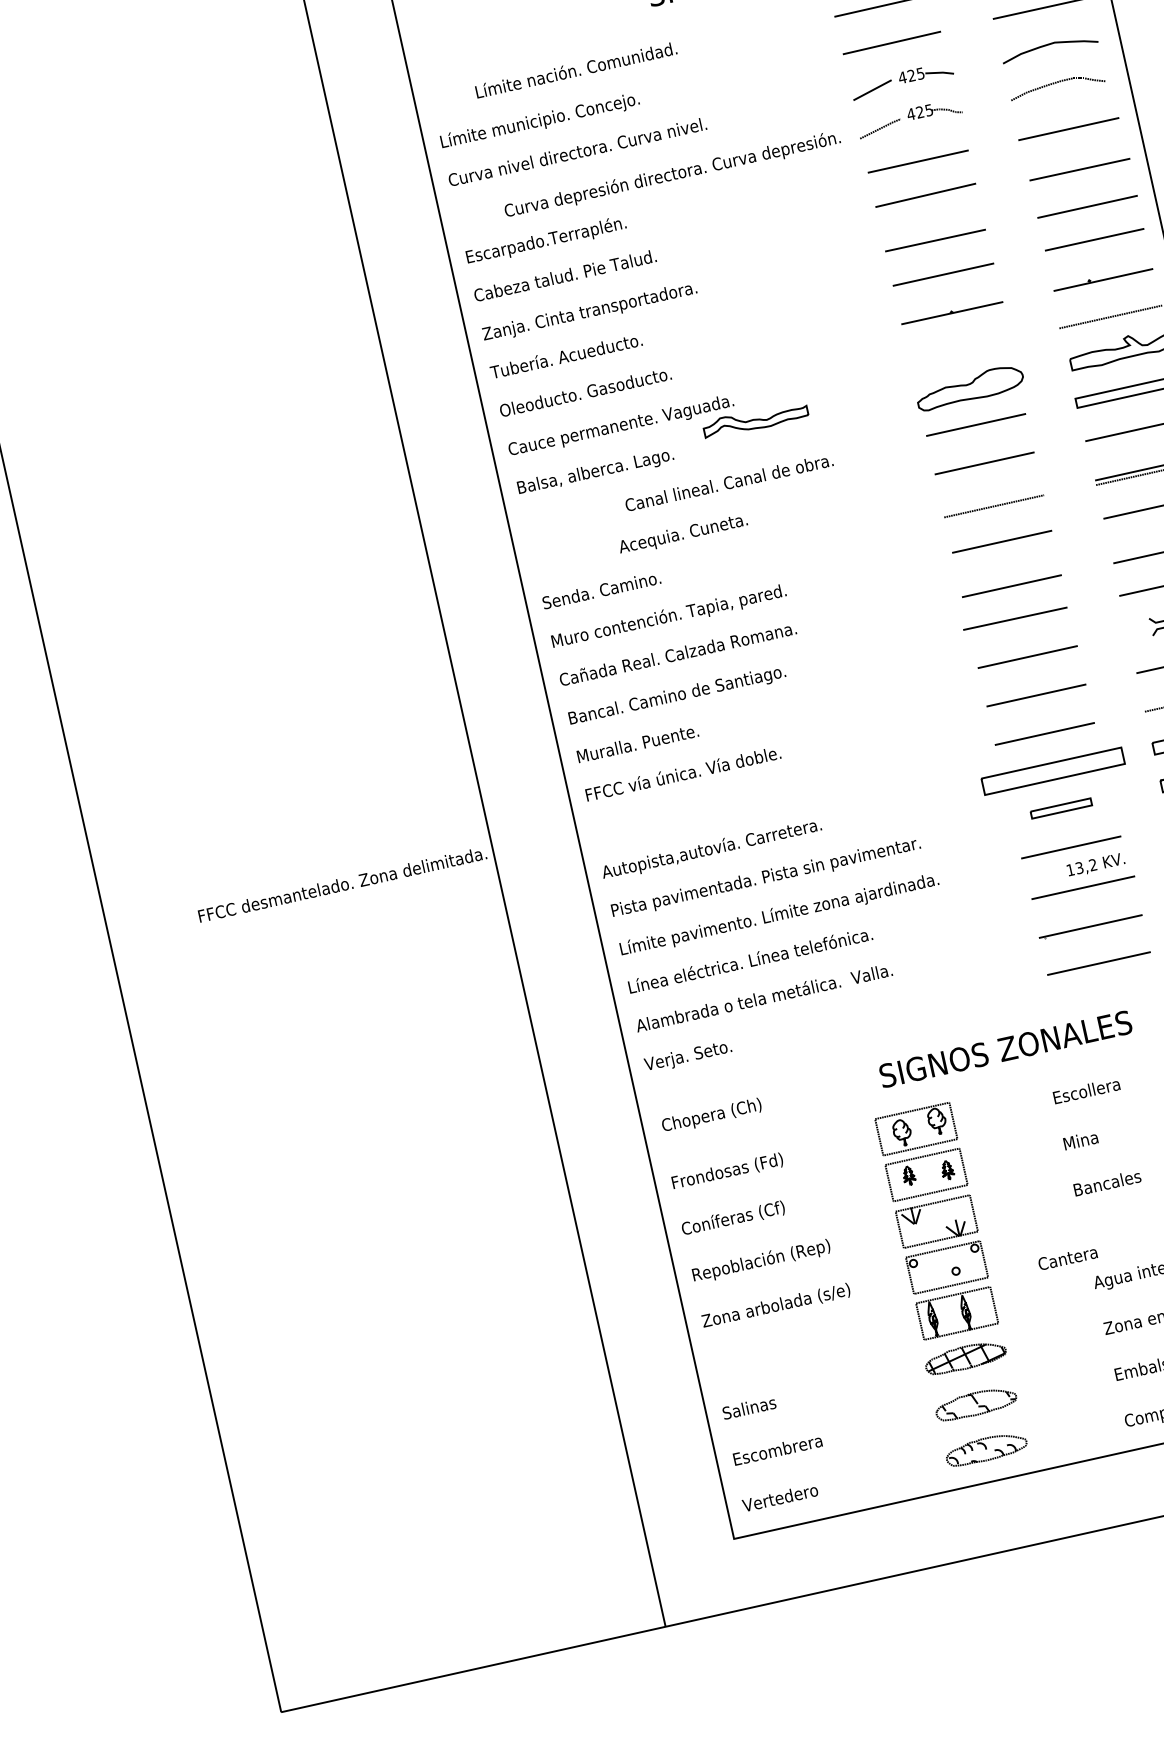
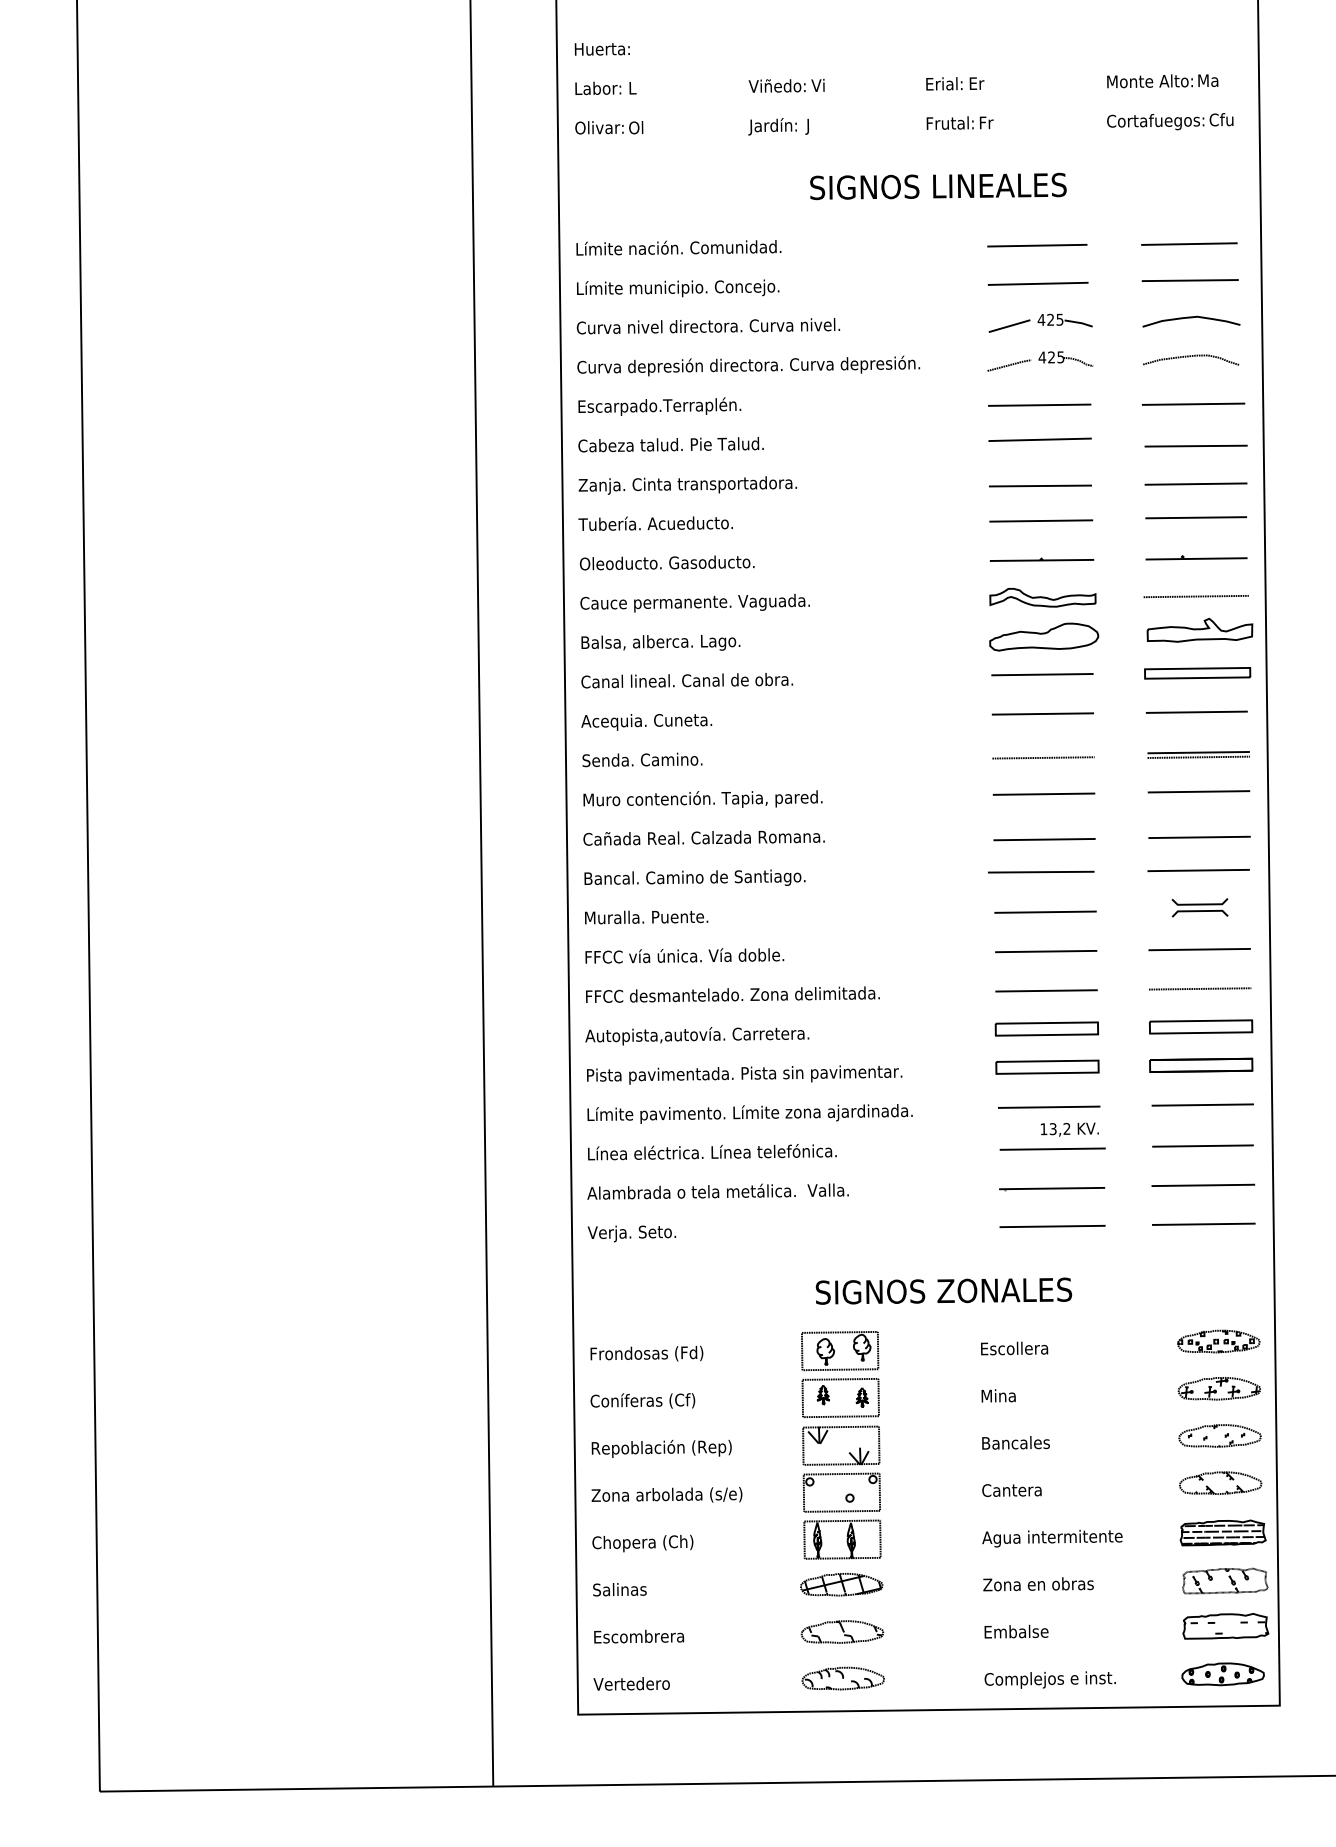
text: (575, 69) -> (678, 247), moved
text: (672, 174) -> (748, 365), moved
part: (755, 419) -> (1042, 597), moved
text: (729, 482) -> (687, 680), moved
text: (683, 535) -> (646, 722), moved
part: (1052, 770) -> (1046, 1028), size x0.71
part: (1061, 807) -> (1047, 1066), size x1.67
text: (342, 884) -> (732, 994), moved
text: (711, 1116) -> (642, 1543), moved
text: (1067, 1258) -> (1011, 1490), moved

